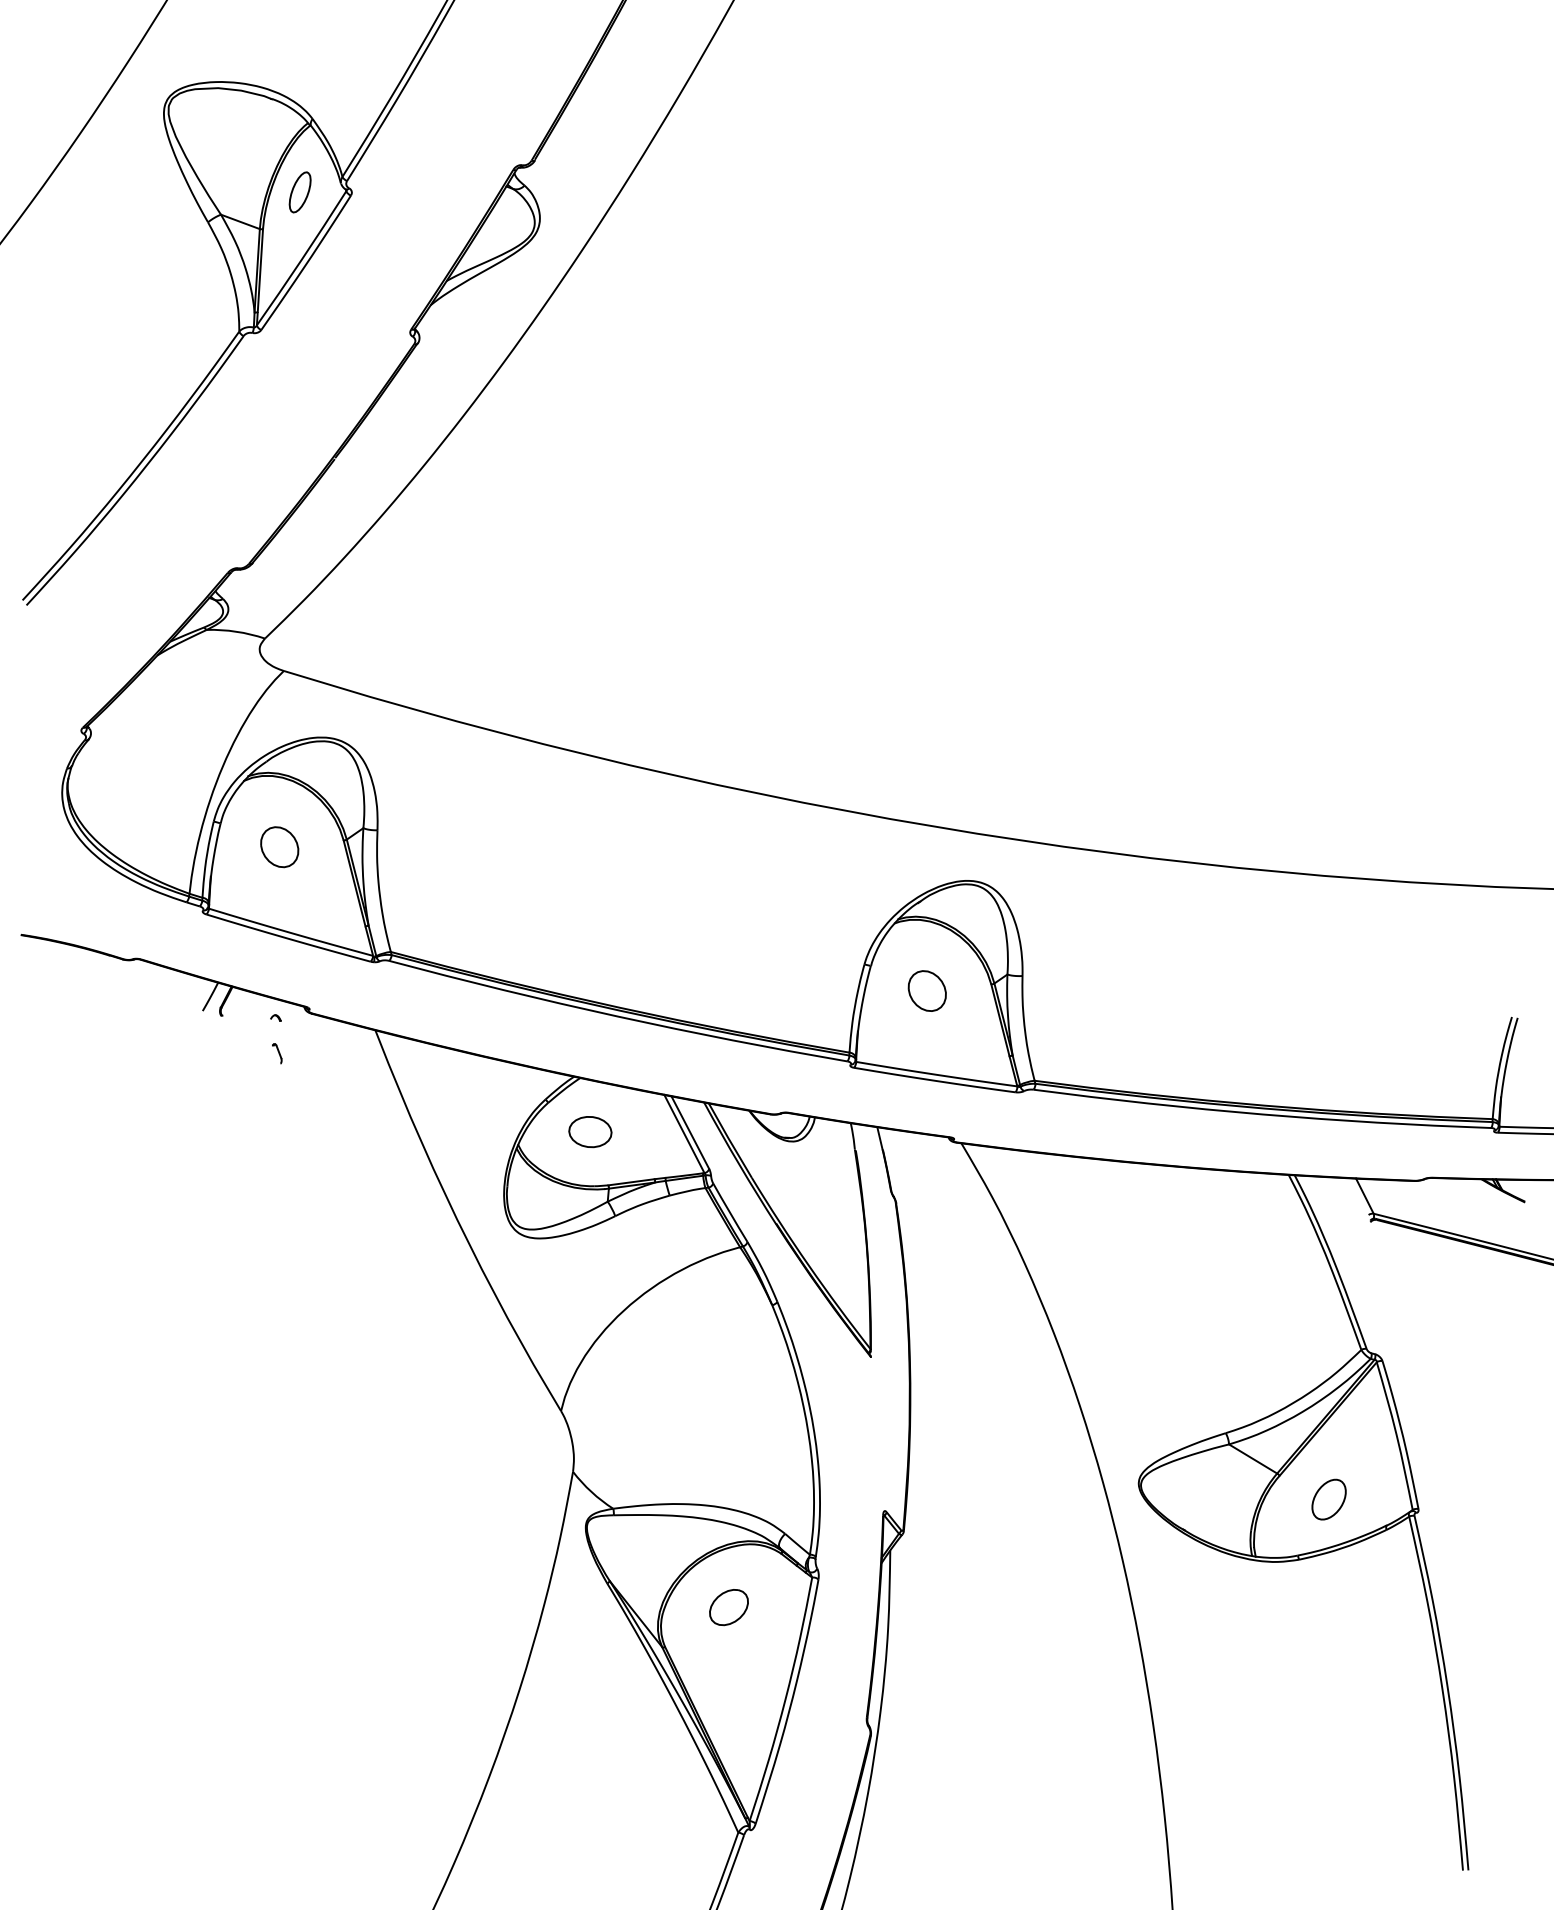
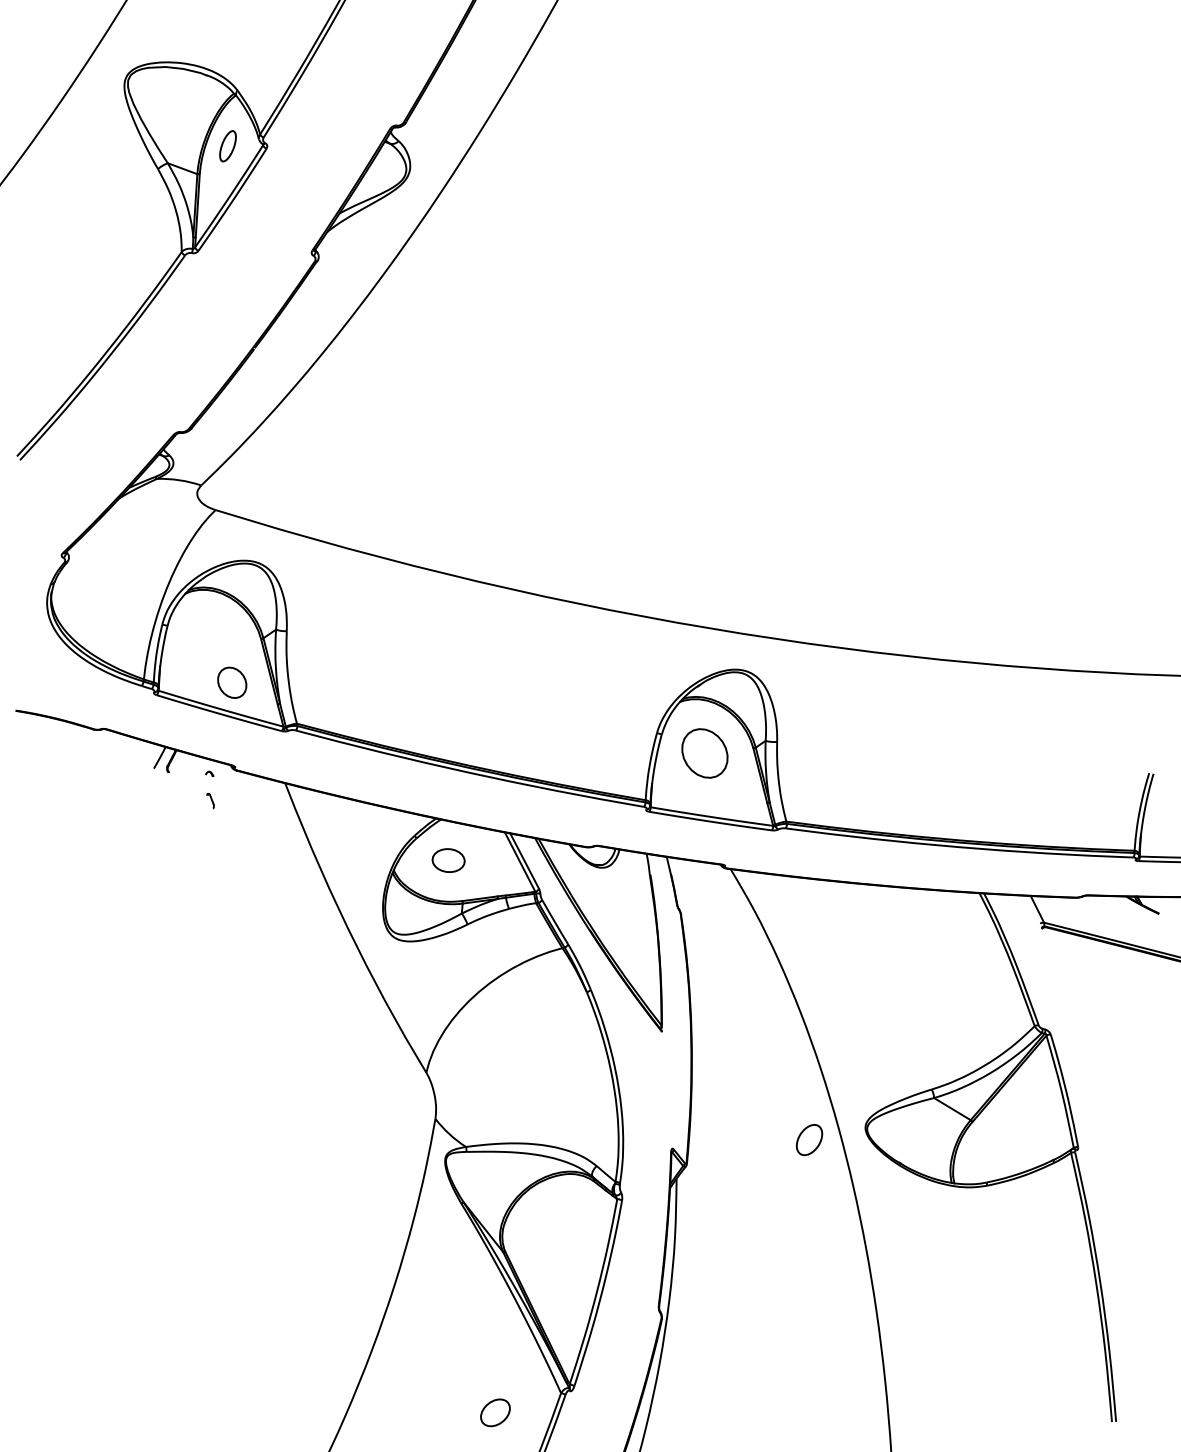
part: (279, 847) -> (232, 683), moved
part: (926, 990) -> (704, 752), size x1.6
part: (1328, 1499) -> (809, 1139), moved
part: (728, 1607) -> (495, 1412), moved

